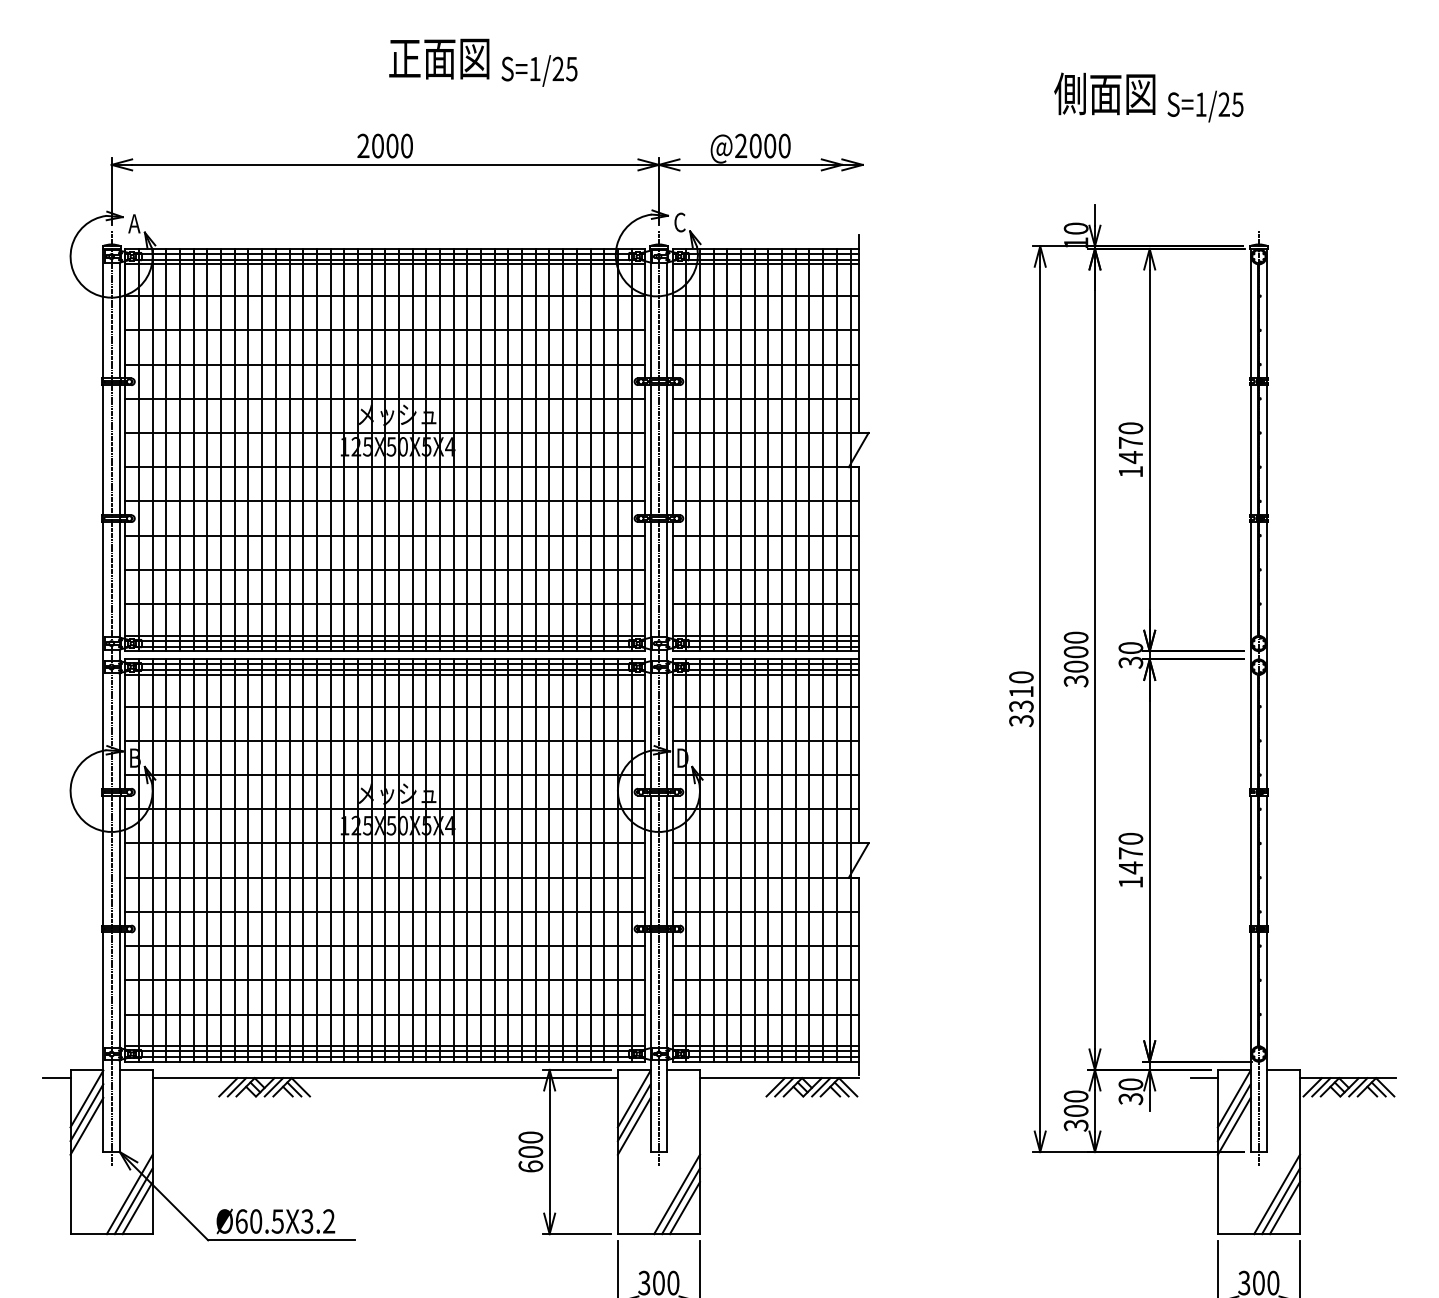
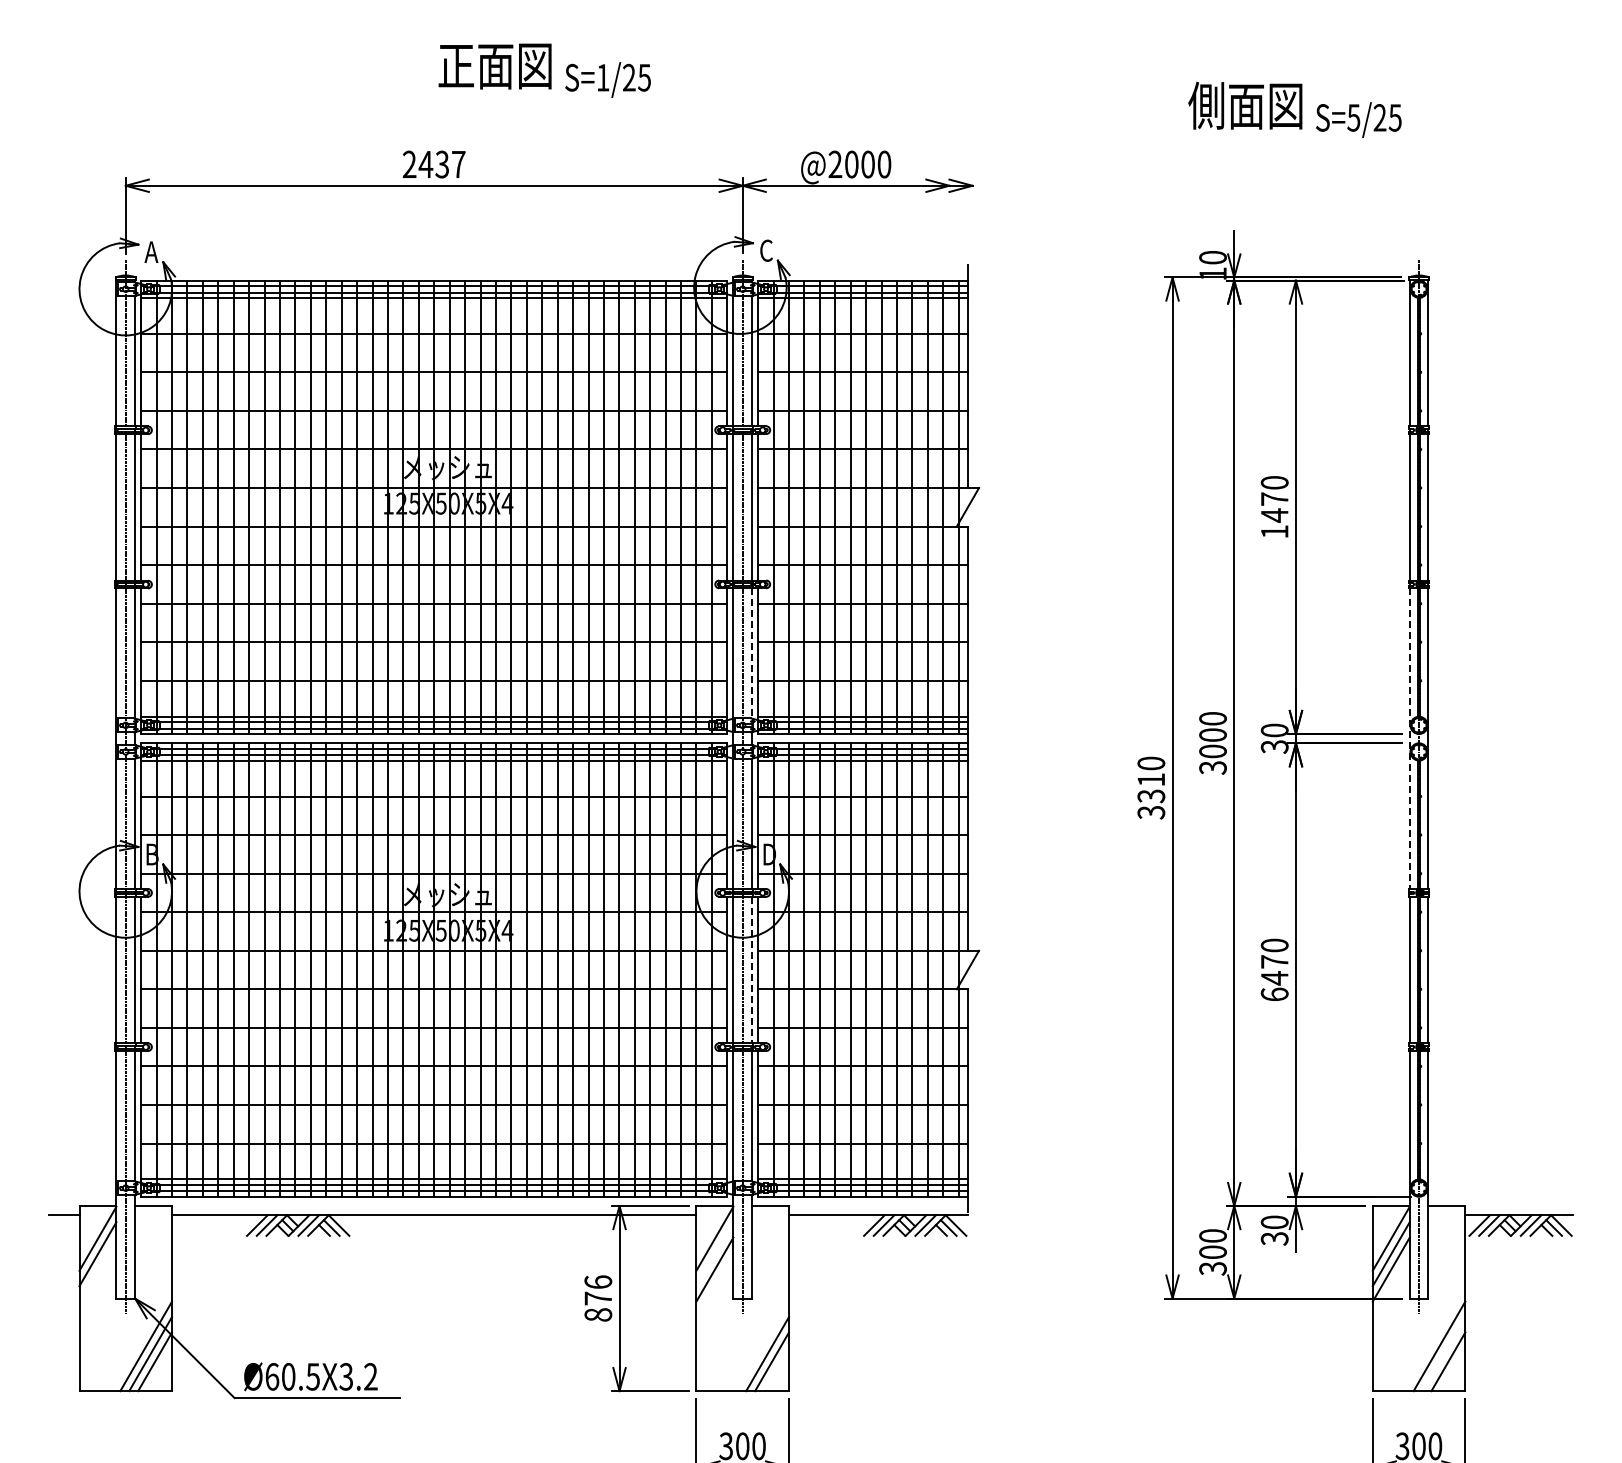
text: (1200, 104) -> (1353, 117), S=1/25 -> S=5/25
text: (391, 146) -> (441, 164), 2000 -> 2437
line: (667, 579) -> (752, 653), solid -> dashed
line: (1250, 656) -> (1409, 739), solid -> dashed
line: (667, 861) -> (752, 970), solid -> dashed
text: (1130, 881) -> (1274, 993), 1470 -> 6470
line: (1203, 1078) -> (1356, 1215), removed
line: (633, 1112) -> (714, 1254), removed
line: (86, 1126) -> (97, 1269), removed
text: (530, 1151) -> (598, 1298), 600 -> 876
line: (677, 1194) -> (763, 1346), removed
line: (1280, 1201) -> (1443, 1354), removed

